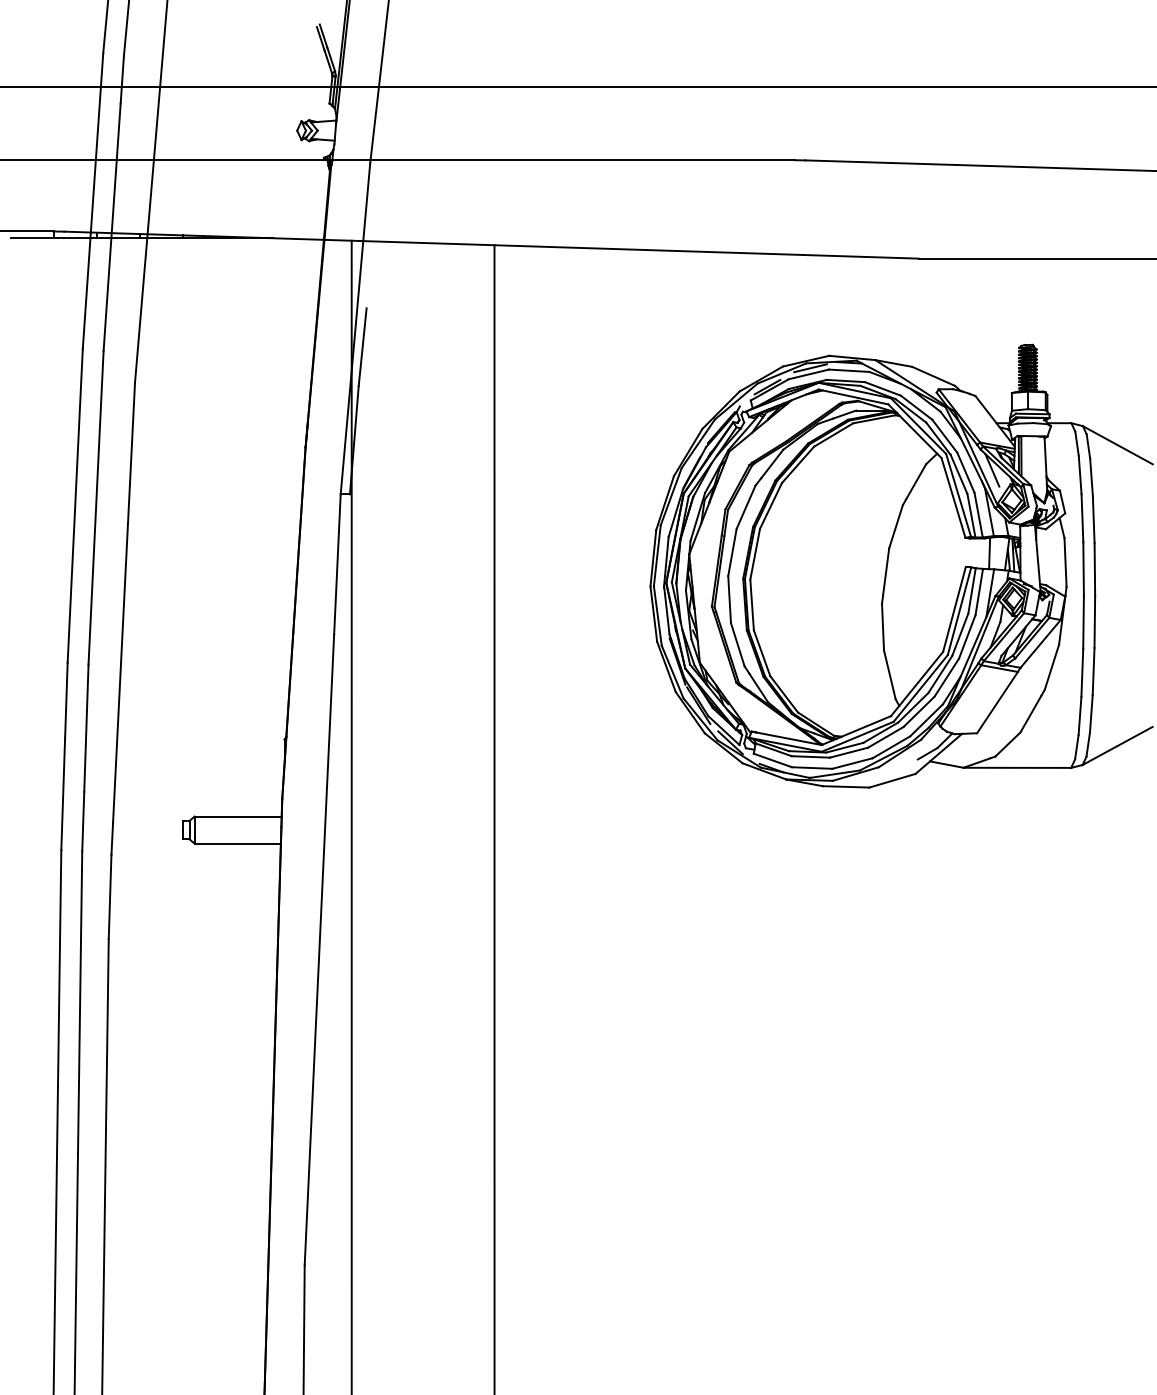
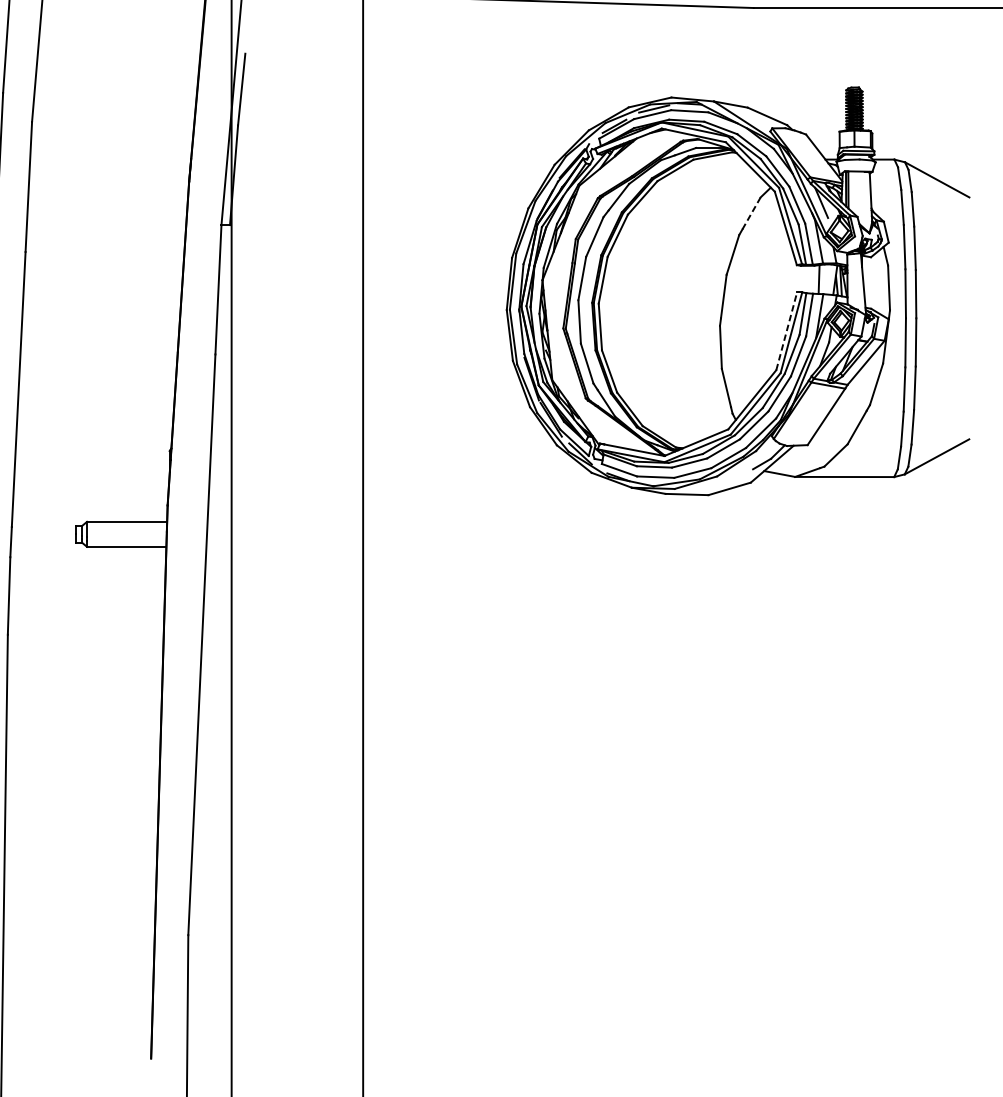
line: (915, 482) -> (750, 214), solid -> dashed
line: (954, 609) -> (786, 331), solid -> dashed

